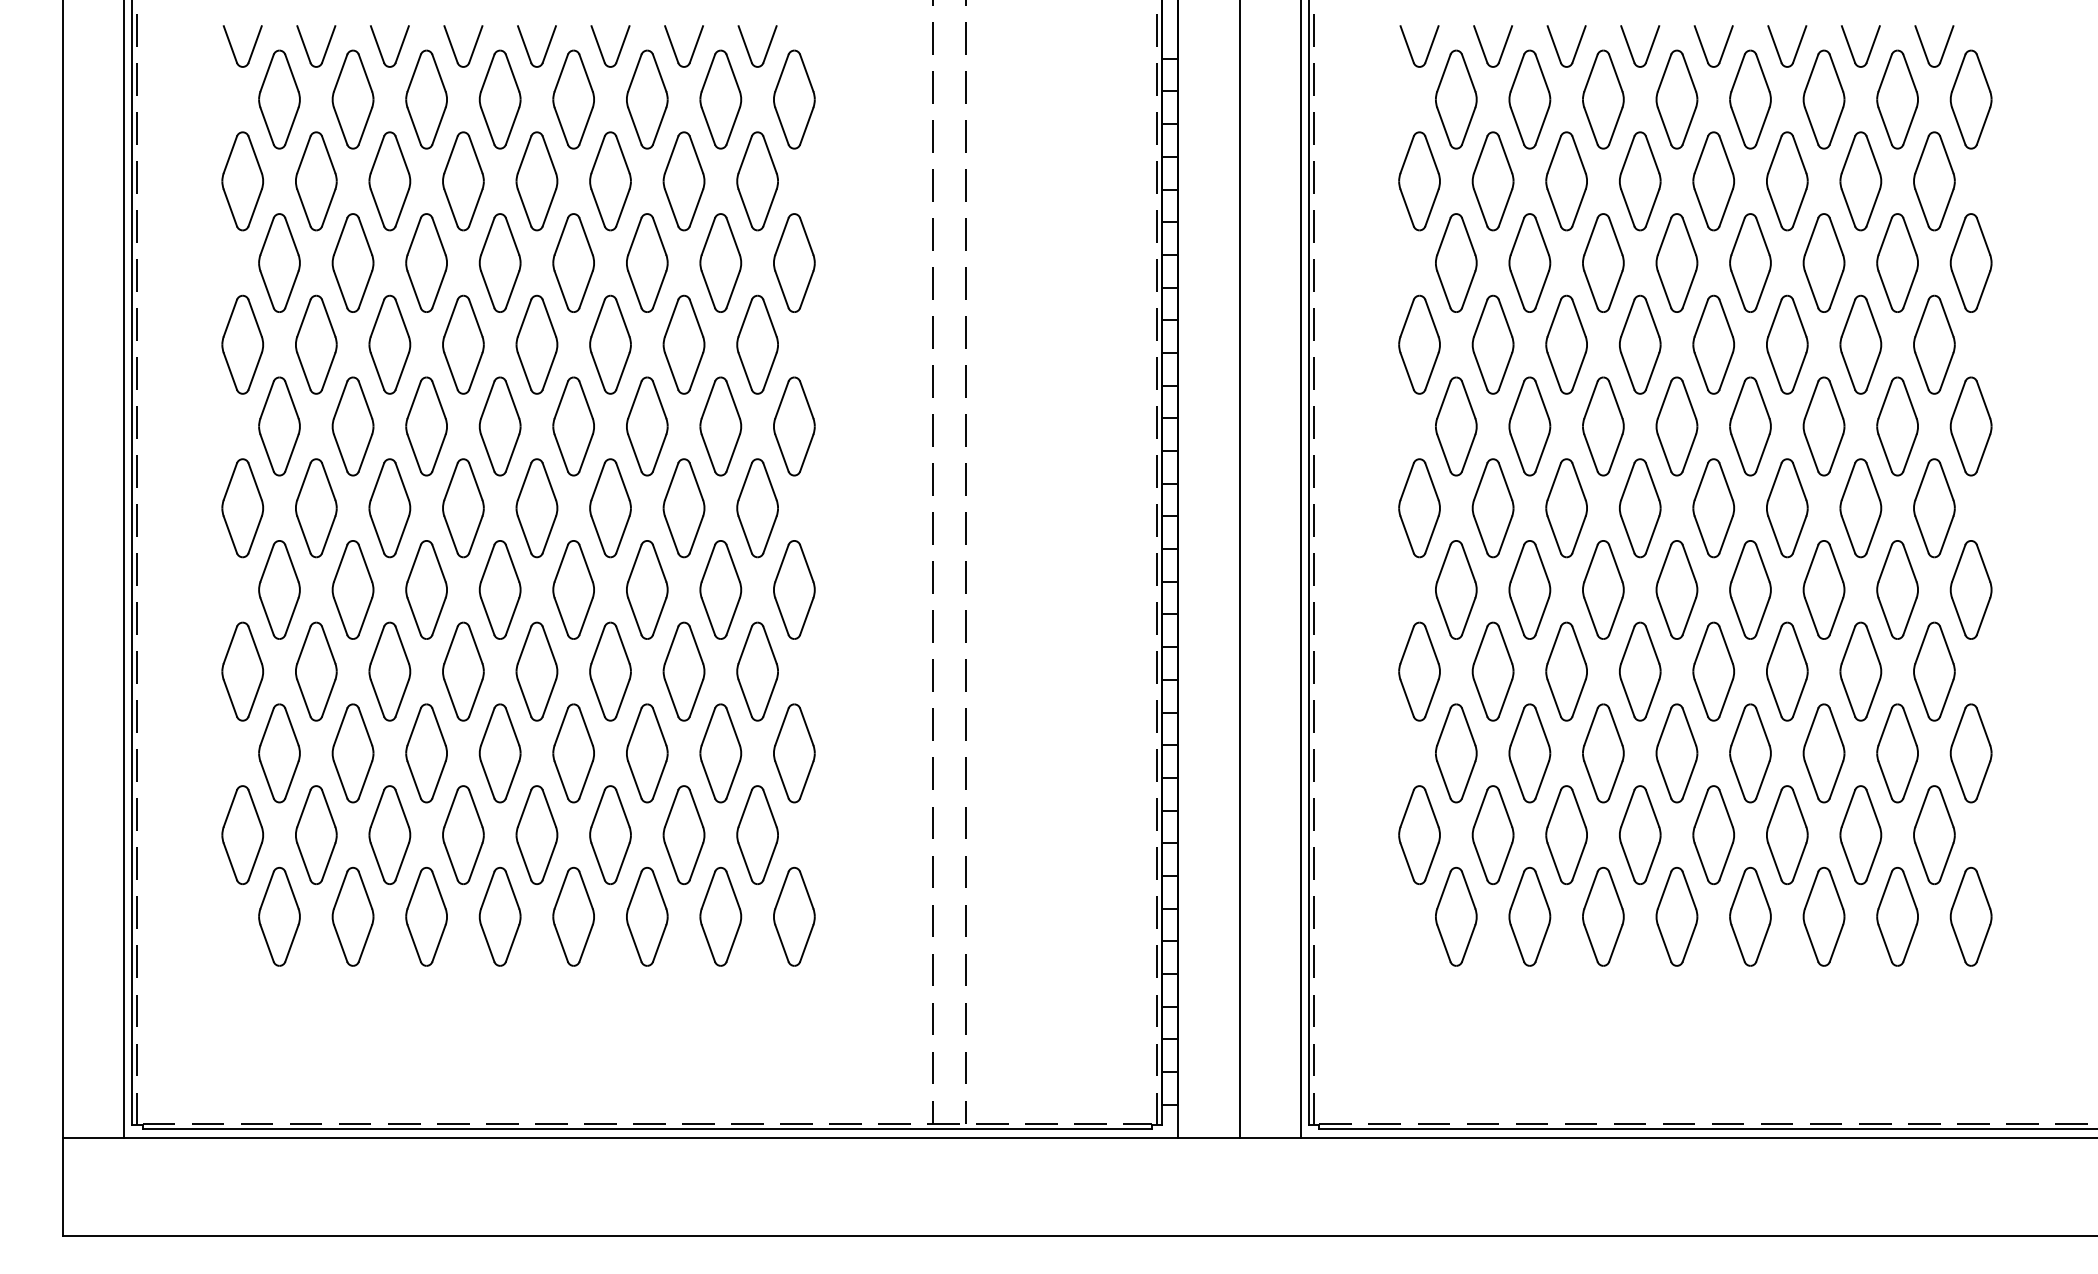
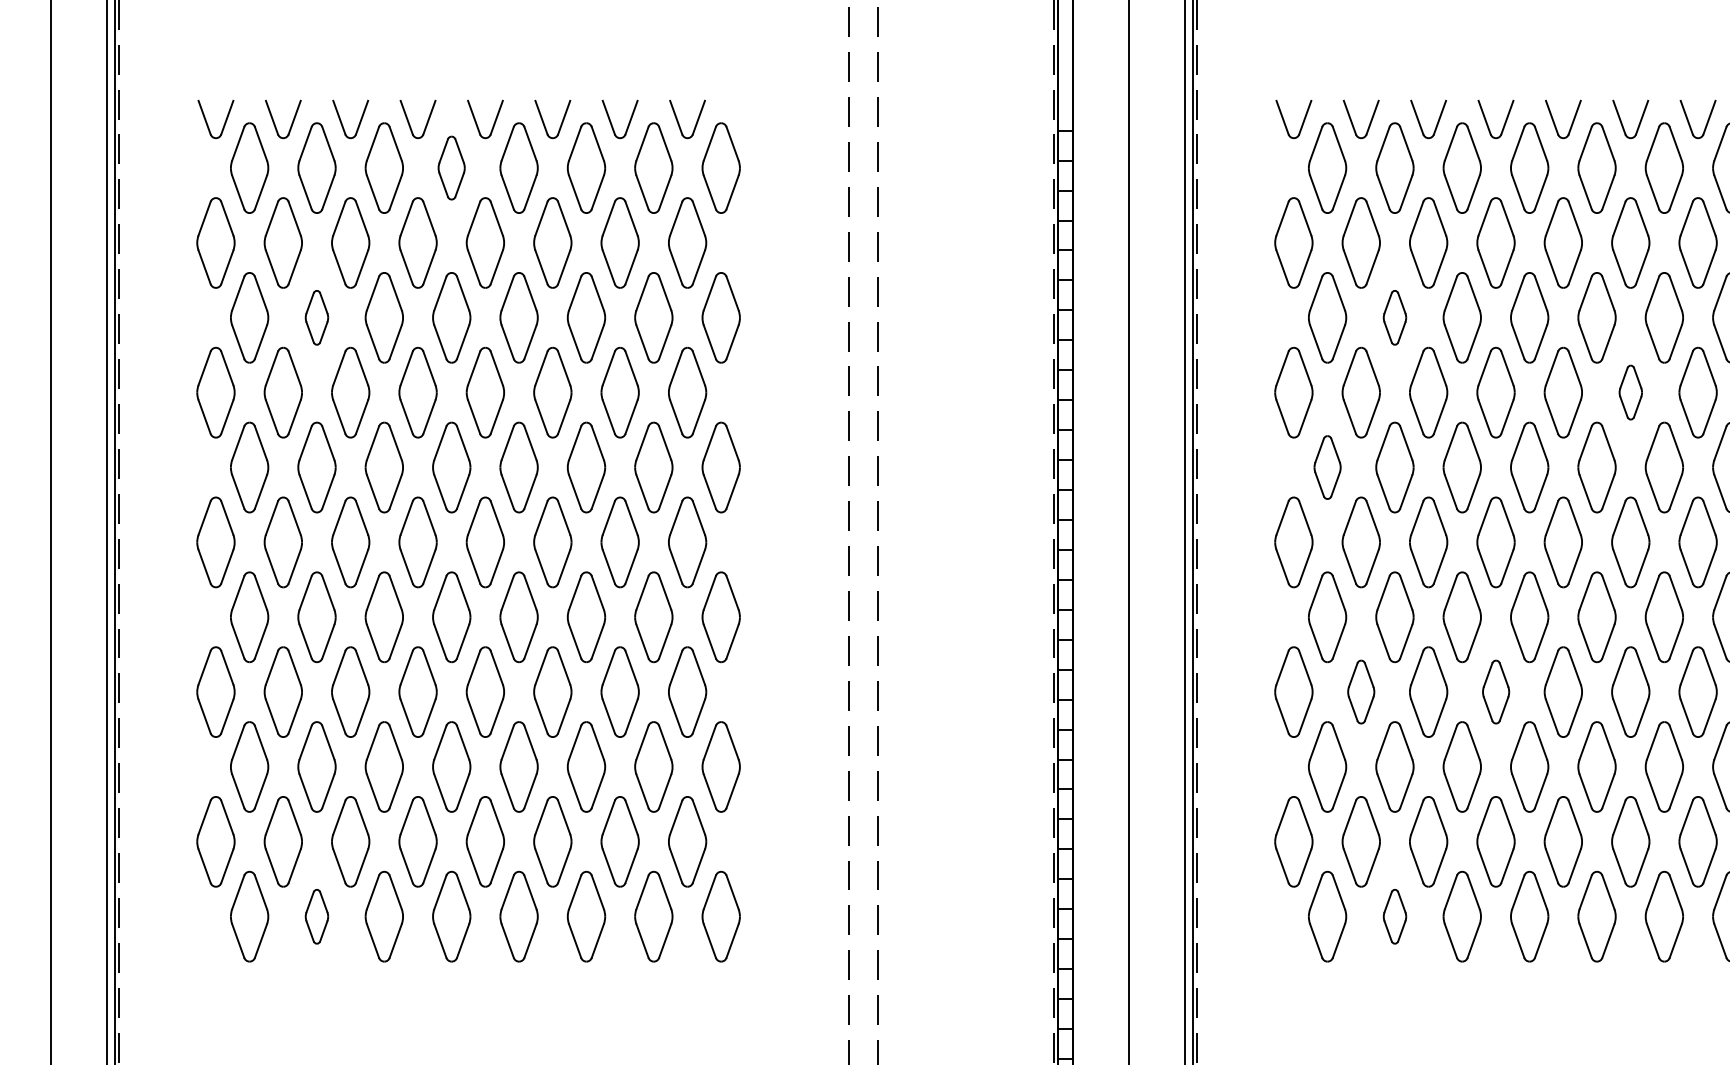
part: (499, 99) -> (451, 168), size x0.7
part: (352, 262) -> (316, 317), size x0.6
part: (1529, 262) -> (1394, 317), size x0.6
part: (1787, 344) -> (1630, 392), size x0.6
part: (1456, 426) -> (1327, 467), size x0.7
part: (1492, 671) -> (1360, 691), size x0.7
part: (1640, 671) -> (1496, 691), size x0.7
part: (352, 916) -> (316, 916), size x0.6
part: (1529, 916) -> (1394, 916), size x0.6

